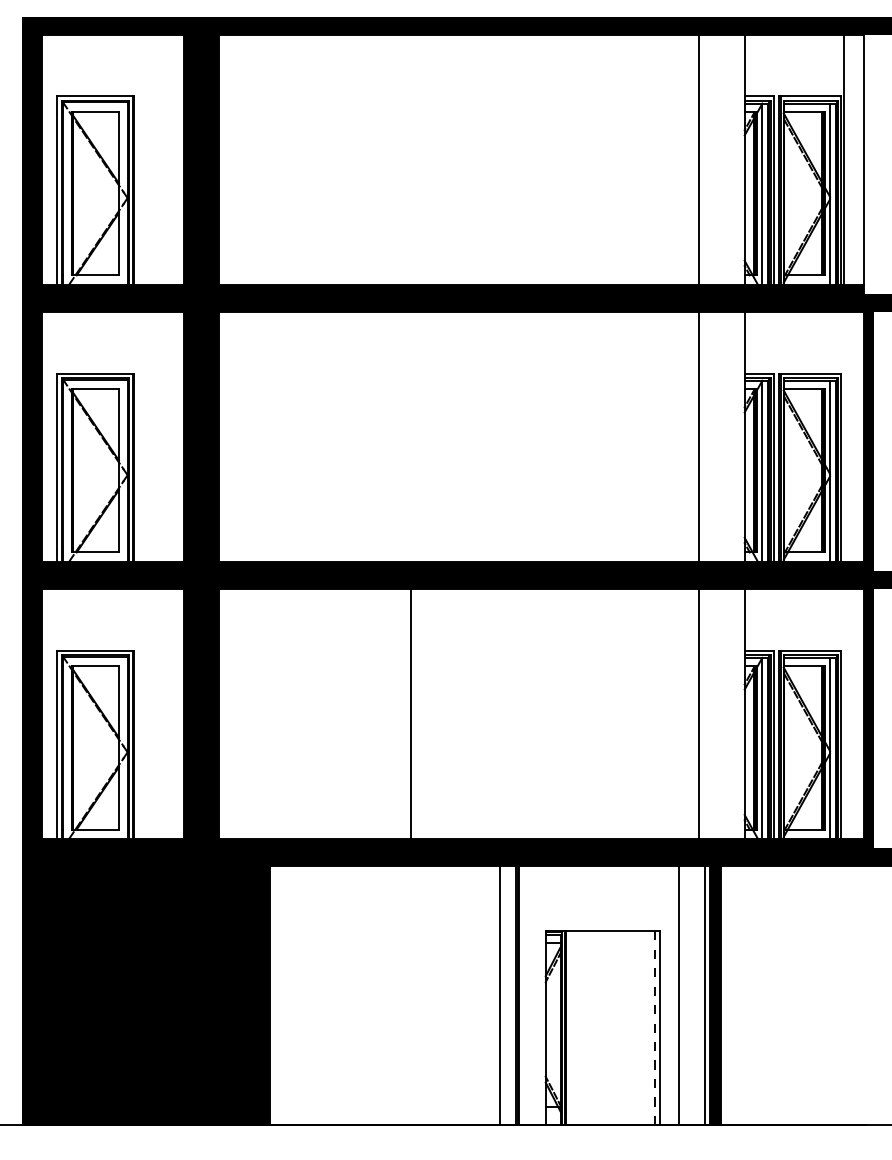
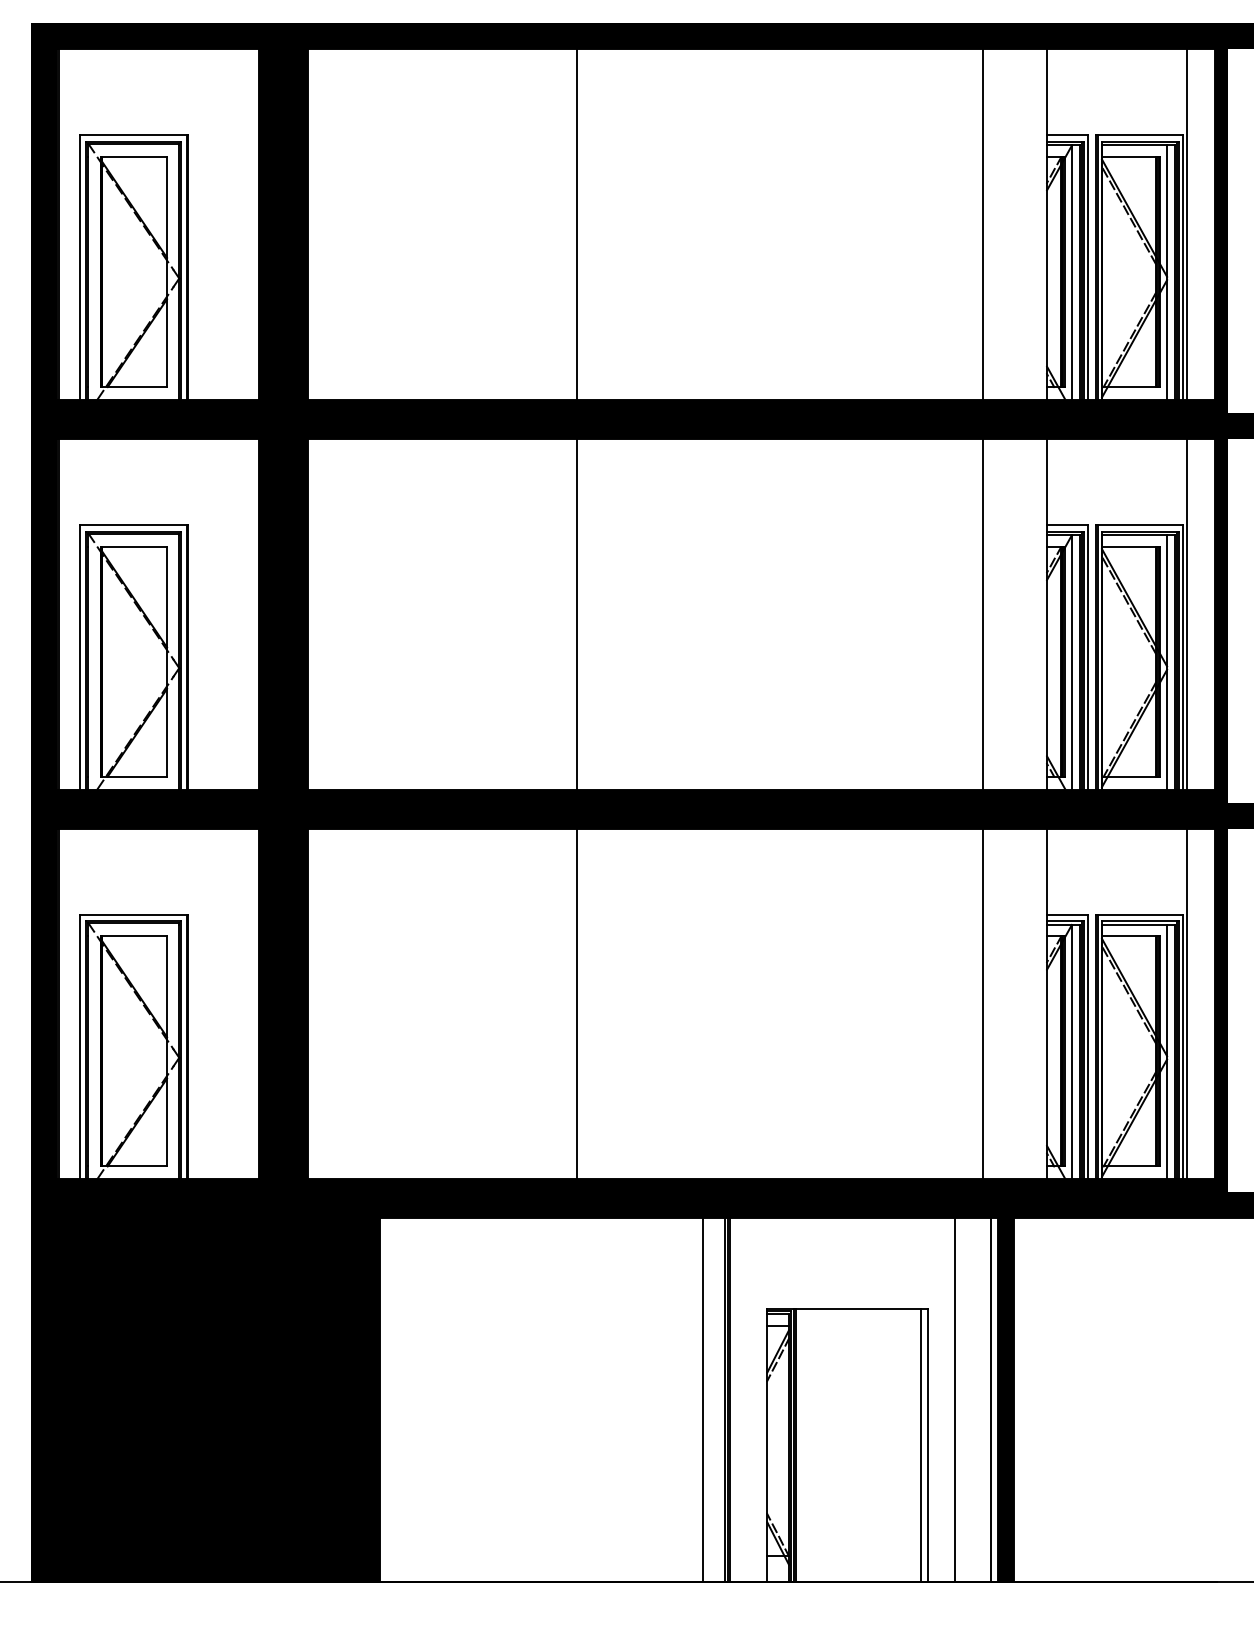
line: (410, 159) -> (577, 224), added
fill: (868, 164) -> (1221, 231), added
line: (410, 437) -> (577, 614), added
line: (844, 437) -> (1187, 614), added
line: (844, 713) -> (1187, 1003), added
line: (654, 1028) -> (920, 1446), dashed -> solid

